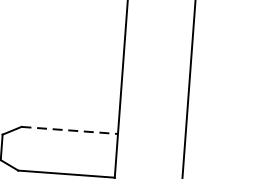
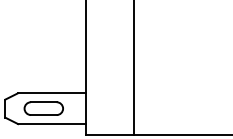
line: (70, 130) -> (52, 93), dashed -> solid
part: (55, 151) -> (43, 108), added

